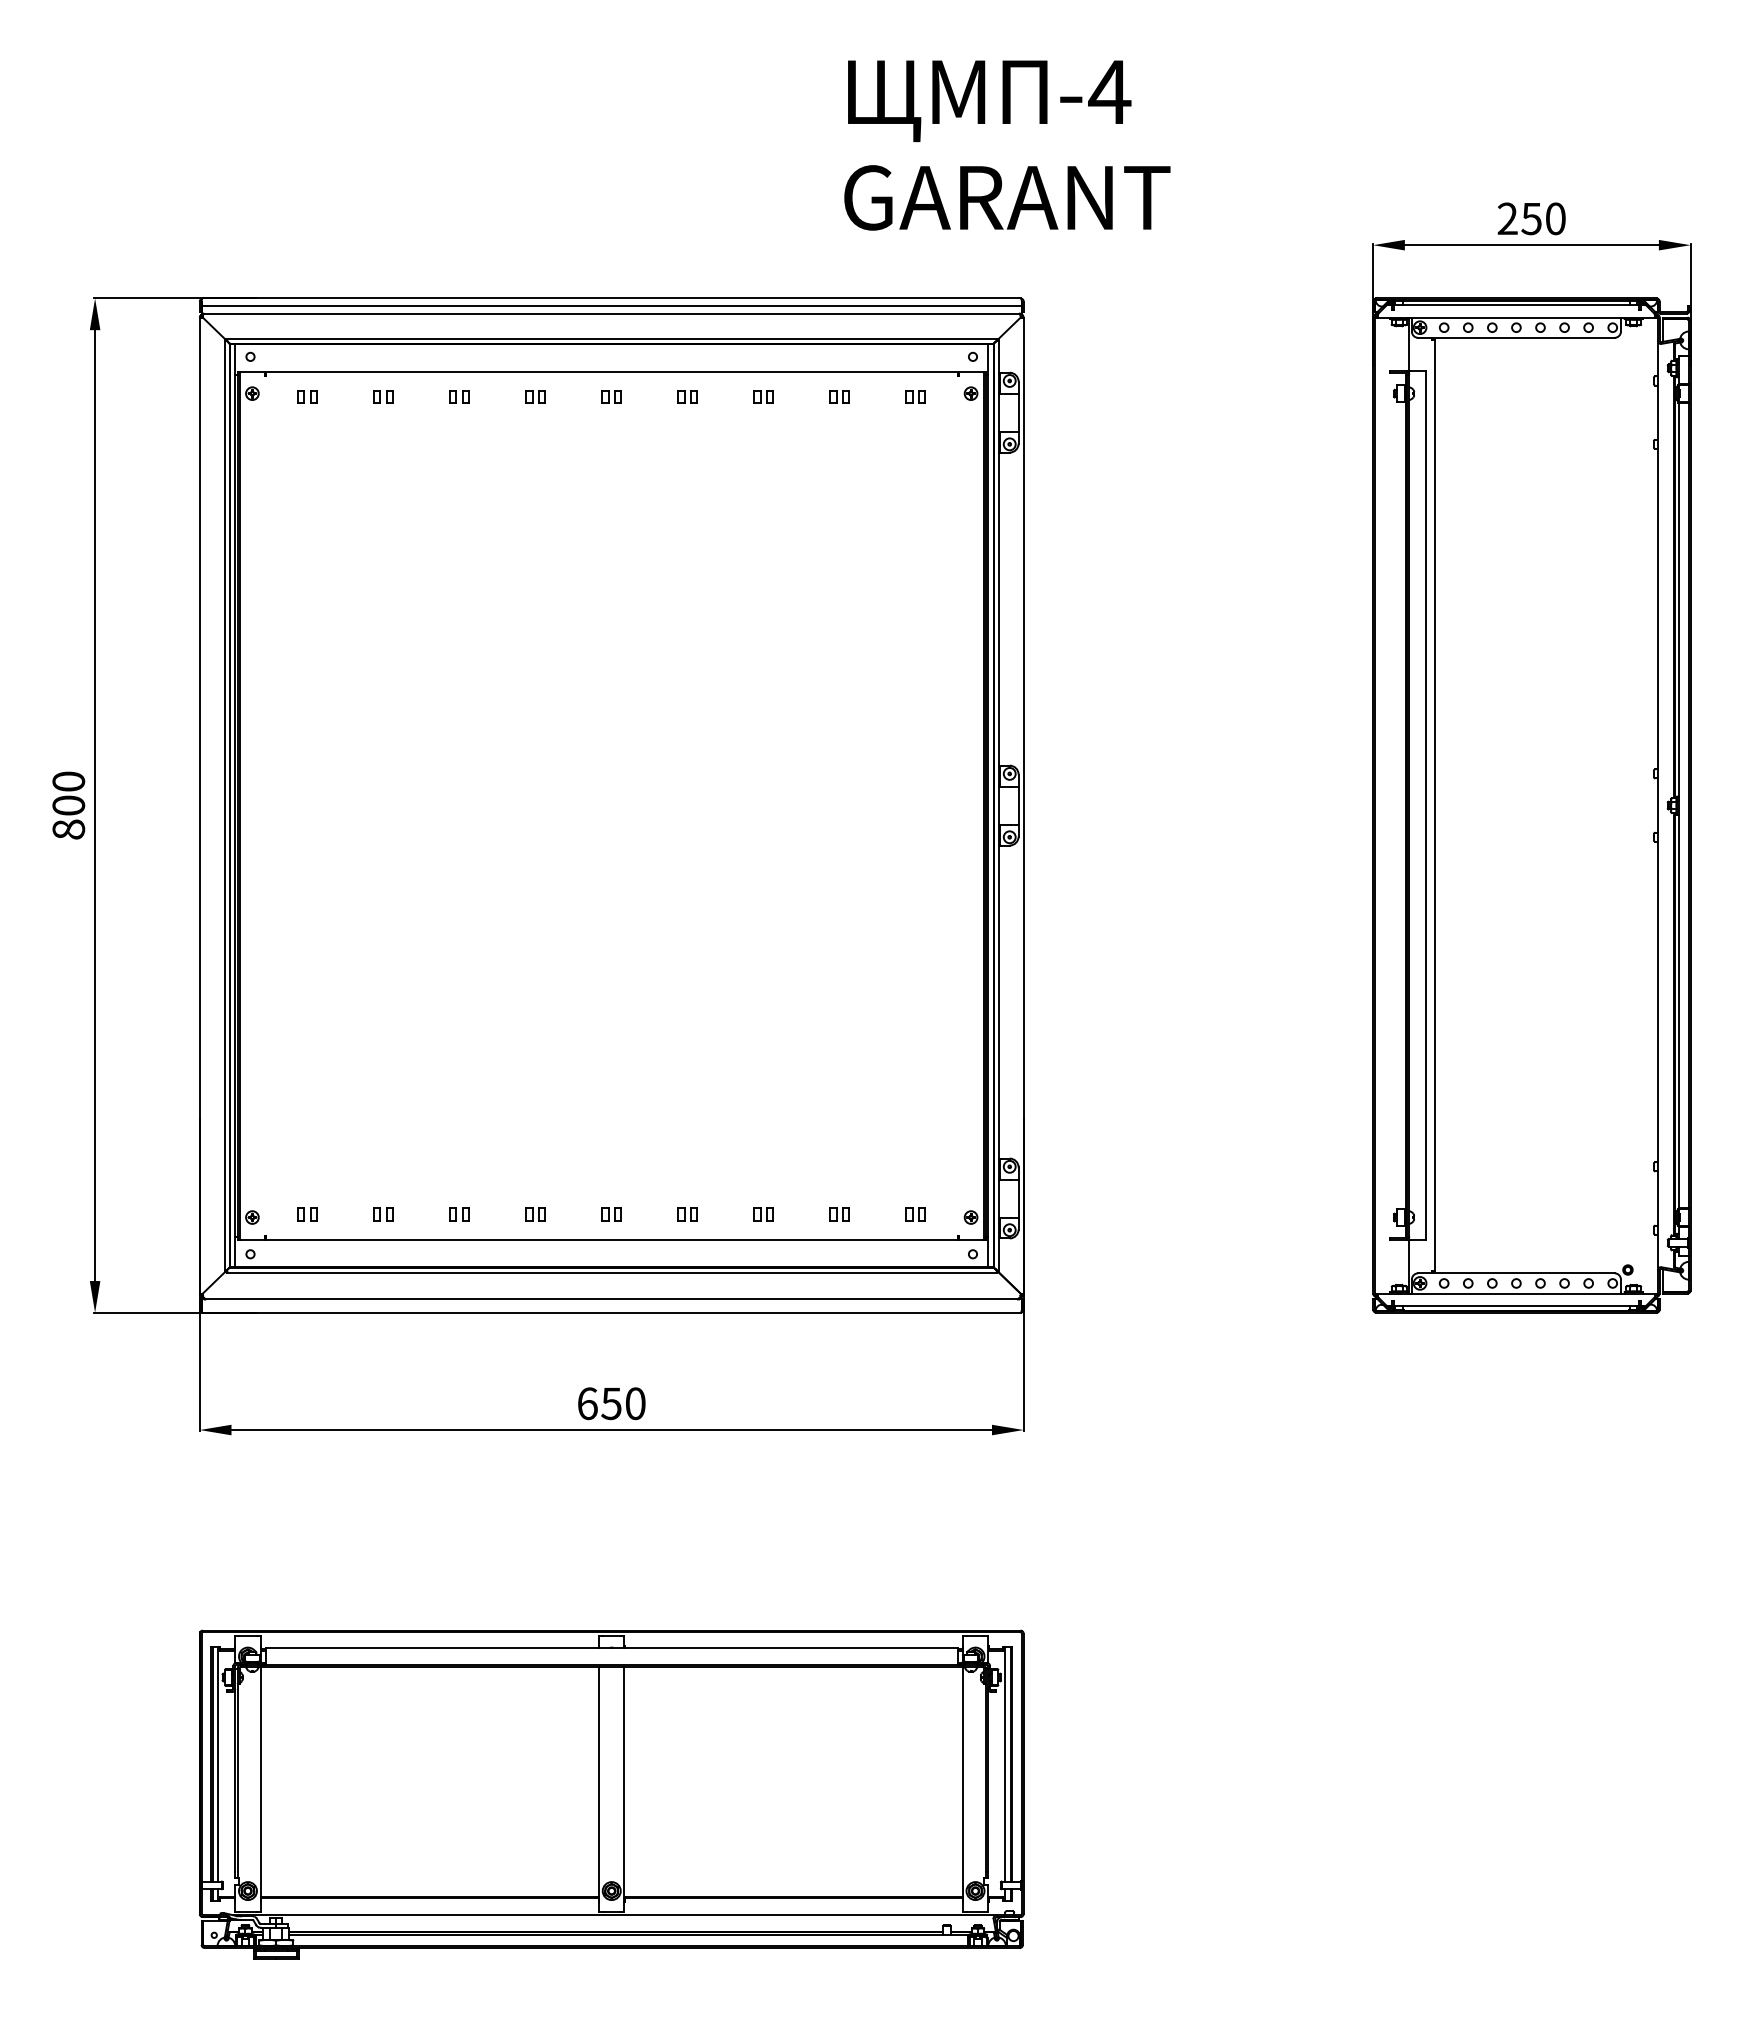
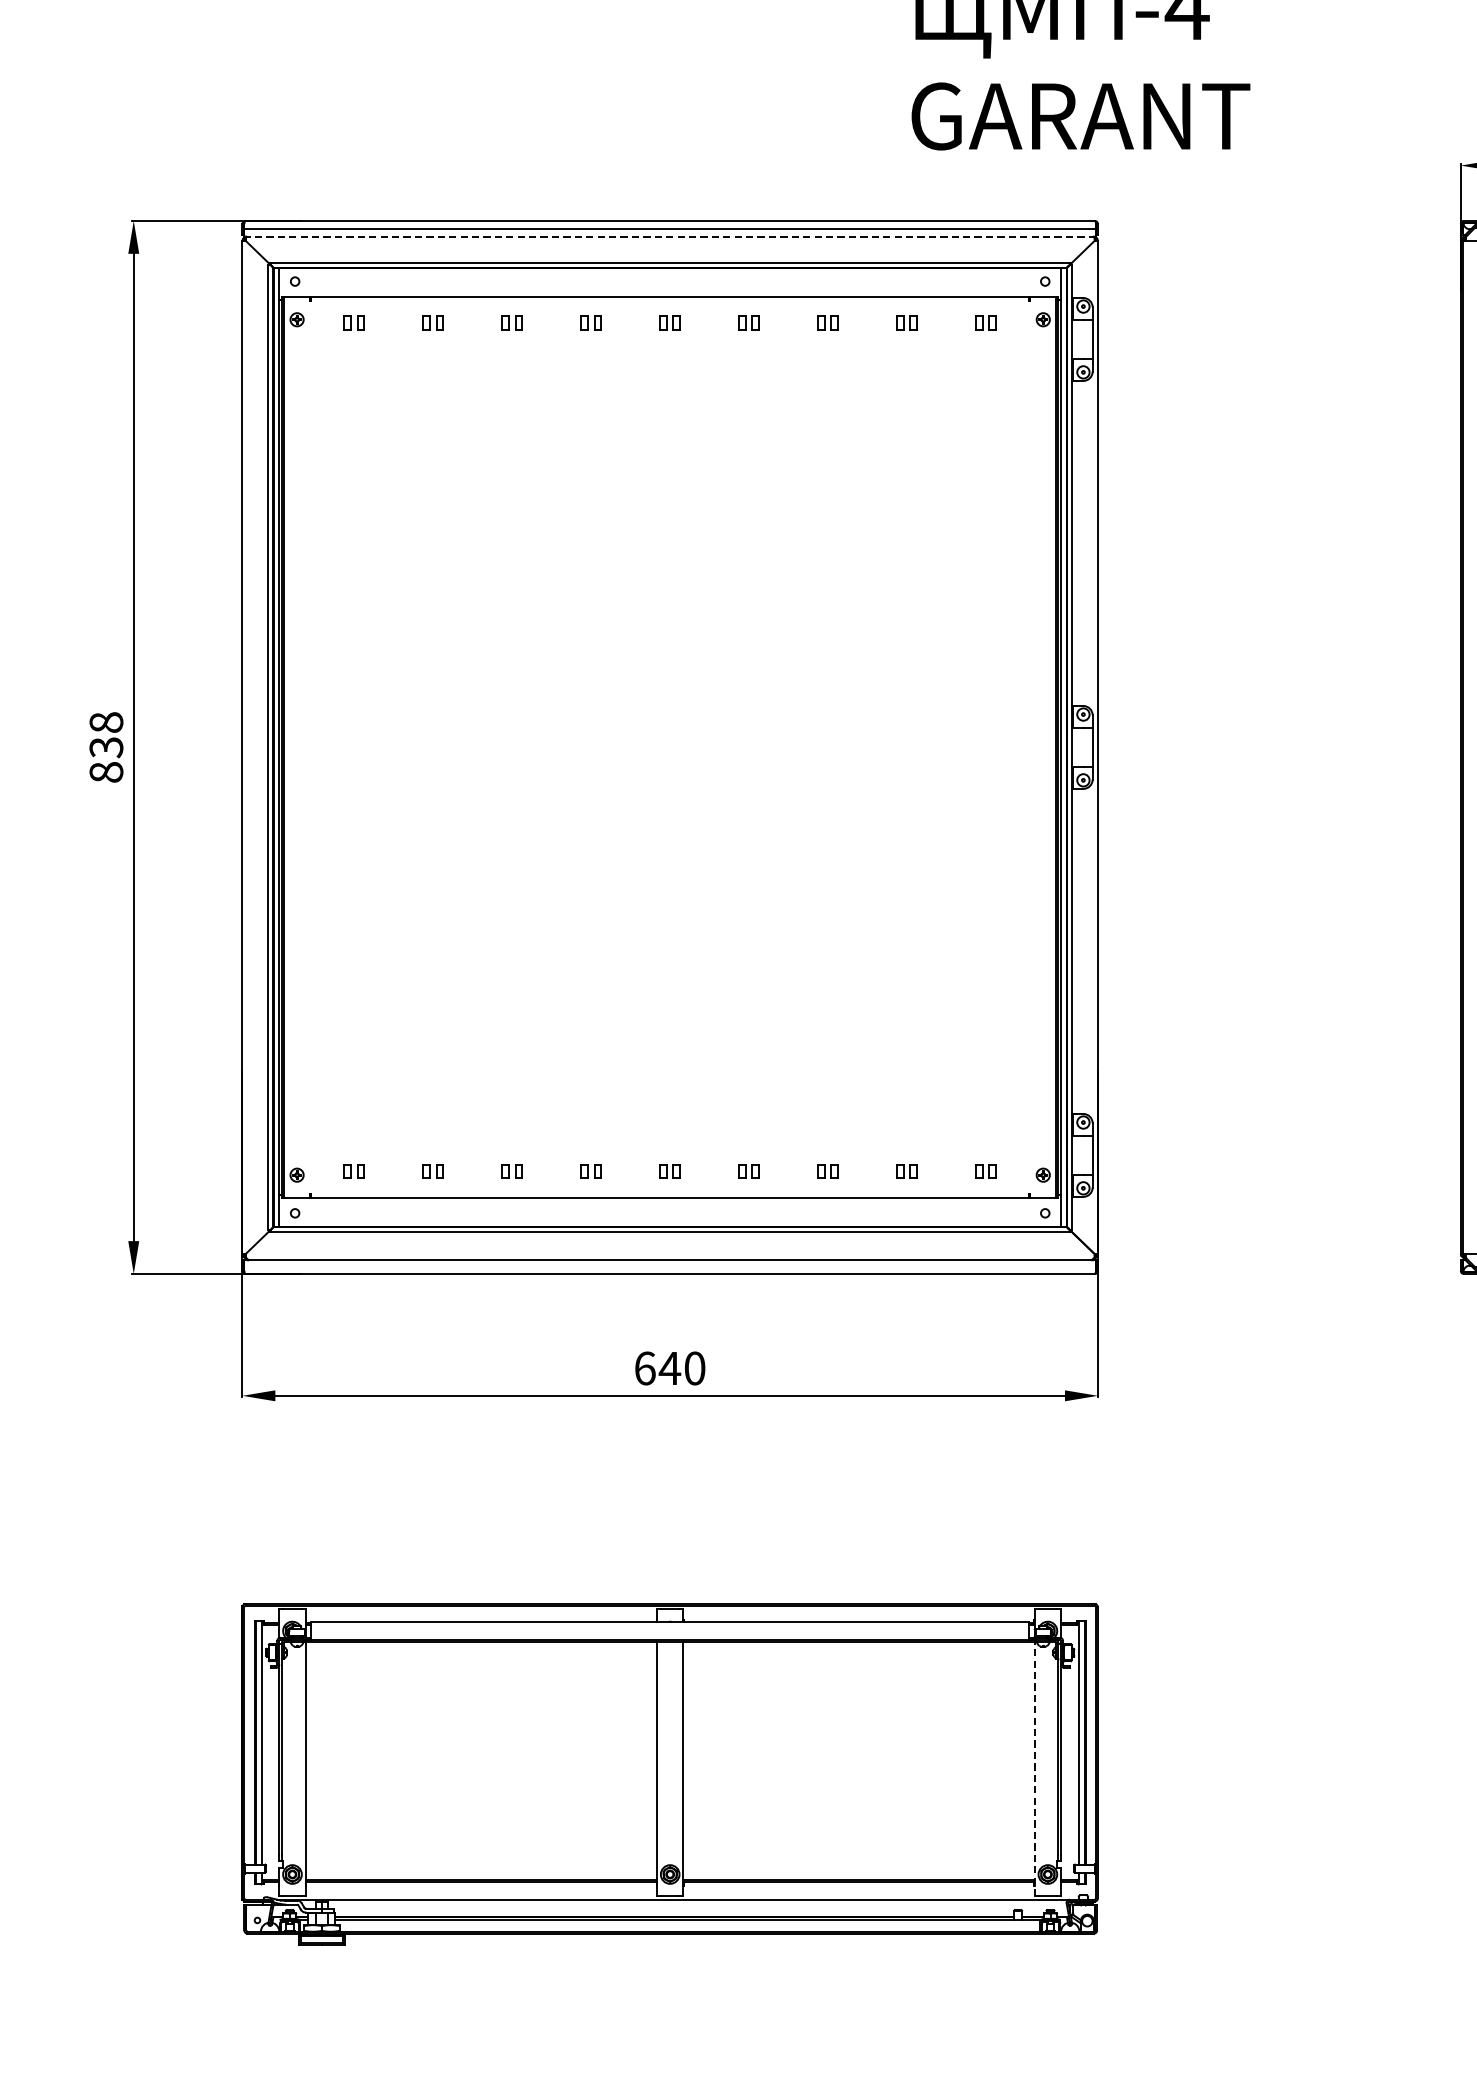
line: (611, 313) -> (669, 236), solid -> dashed
text: (68, 793) -> (106, 734), 800 -> 838
text: (611, 1404) -> (669, 1369), 650 -> 640
line: (962, 1789) -> (1034, 1769), solid -> dashed

